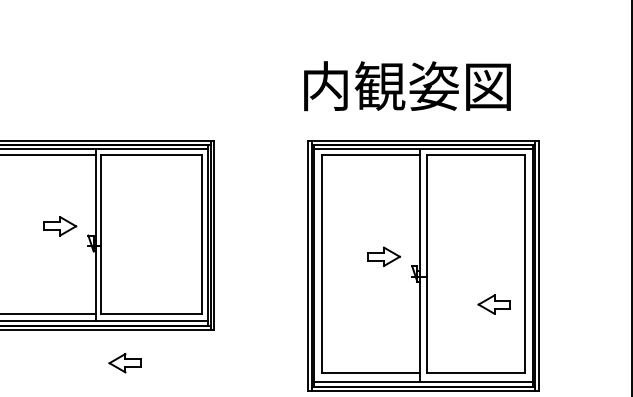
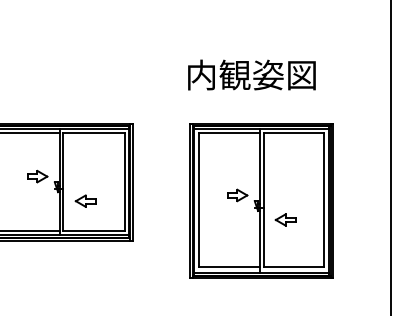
text: (406, 85) -> (251, 74), moved
part: (494, 303) -> (285, 219), moved
part: (125, 362) -> (85, 200), moved

